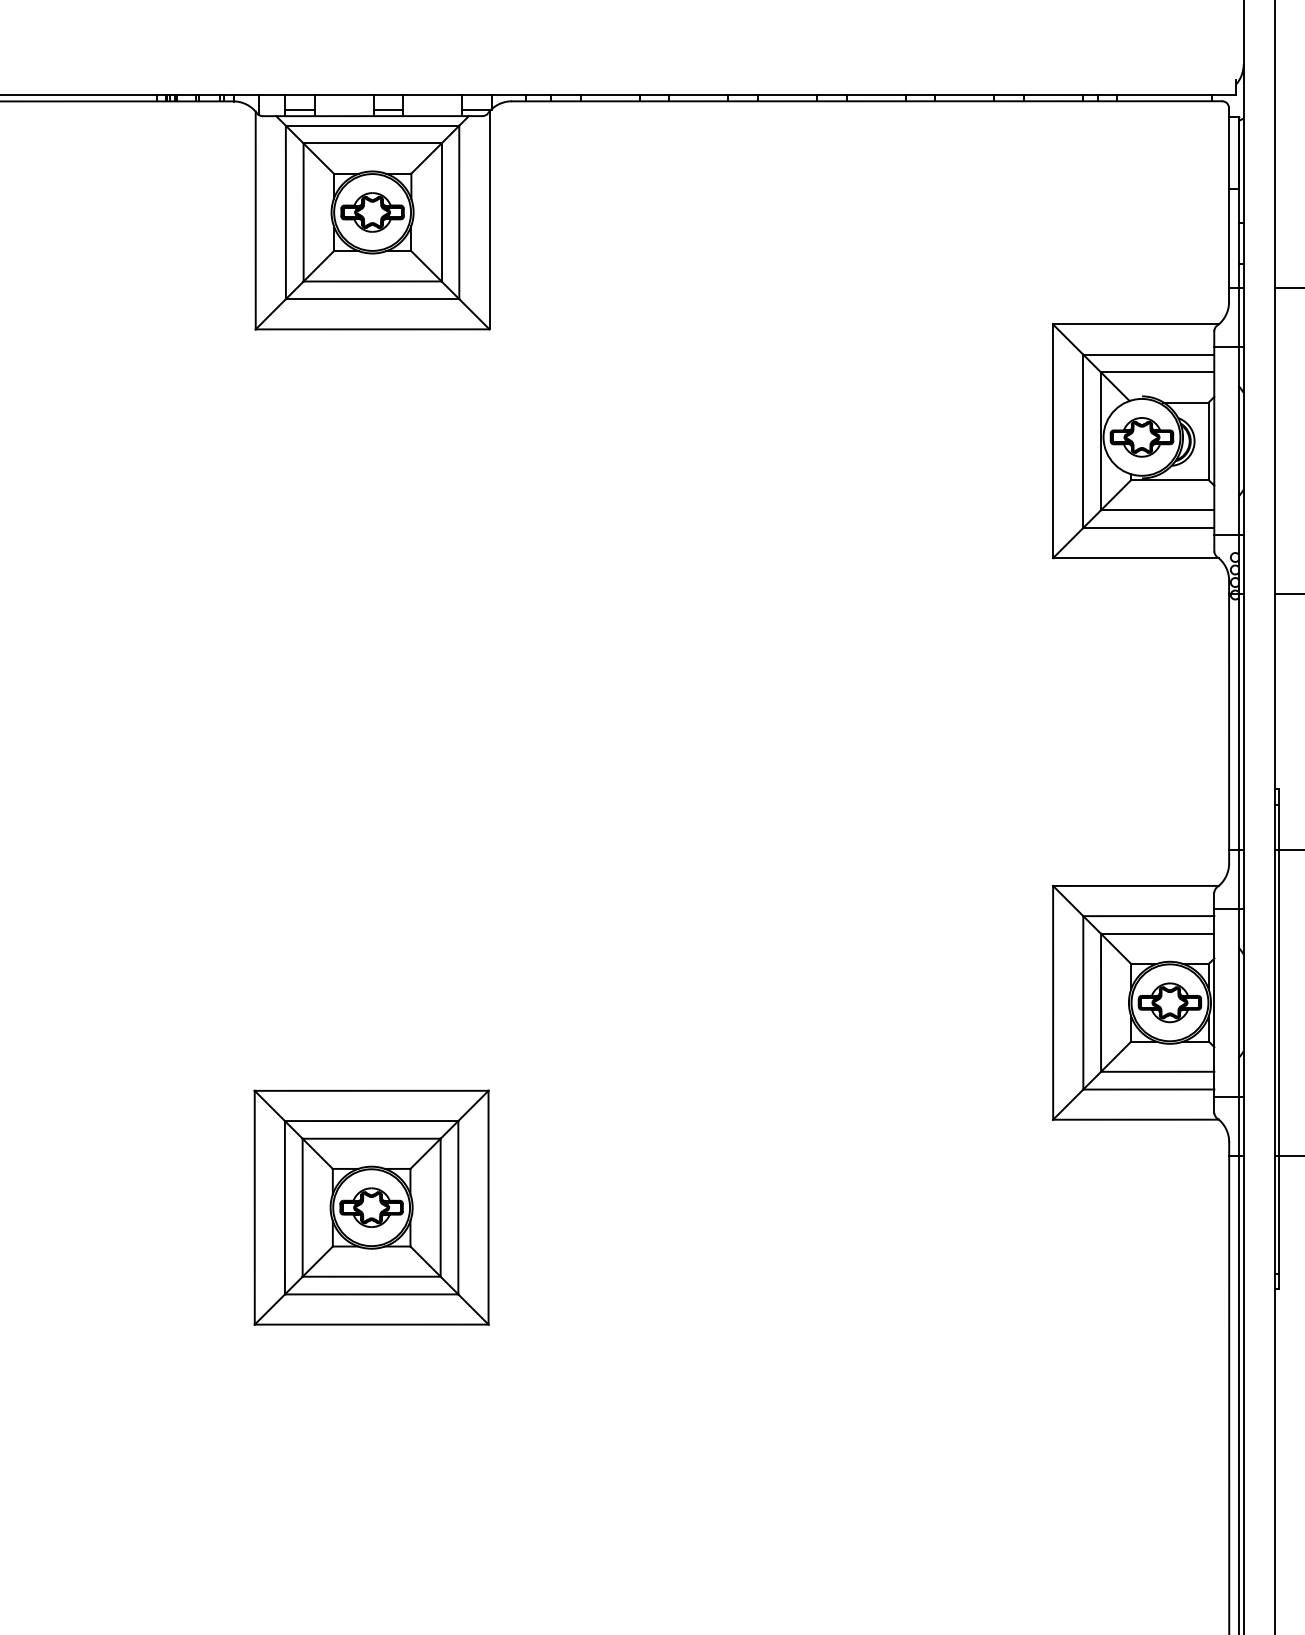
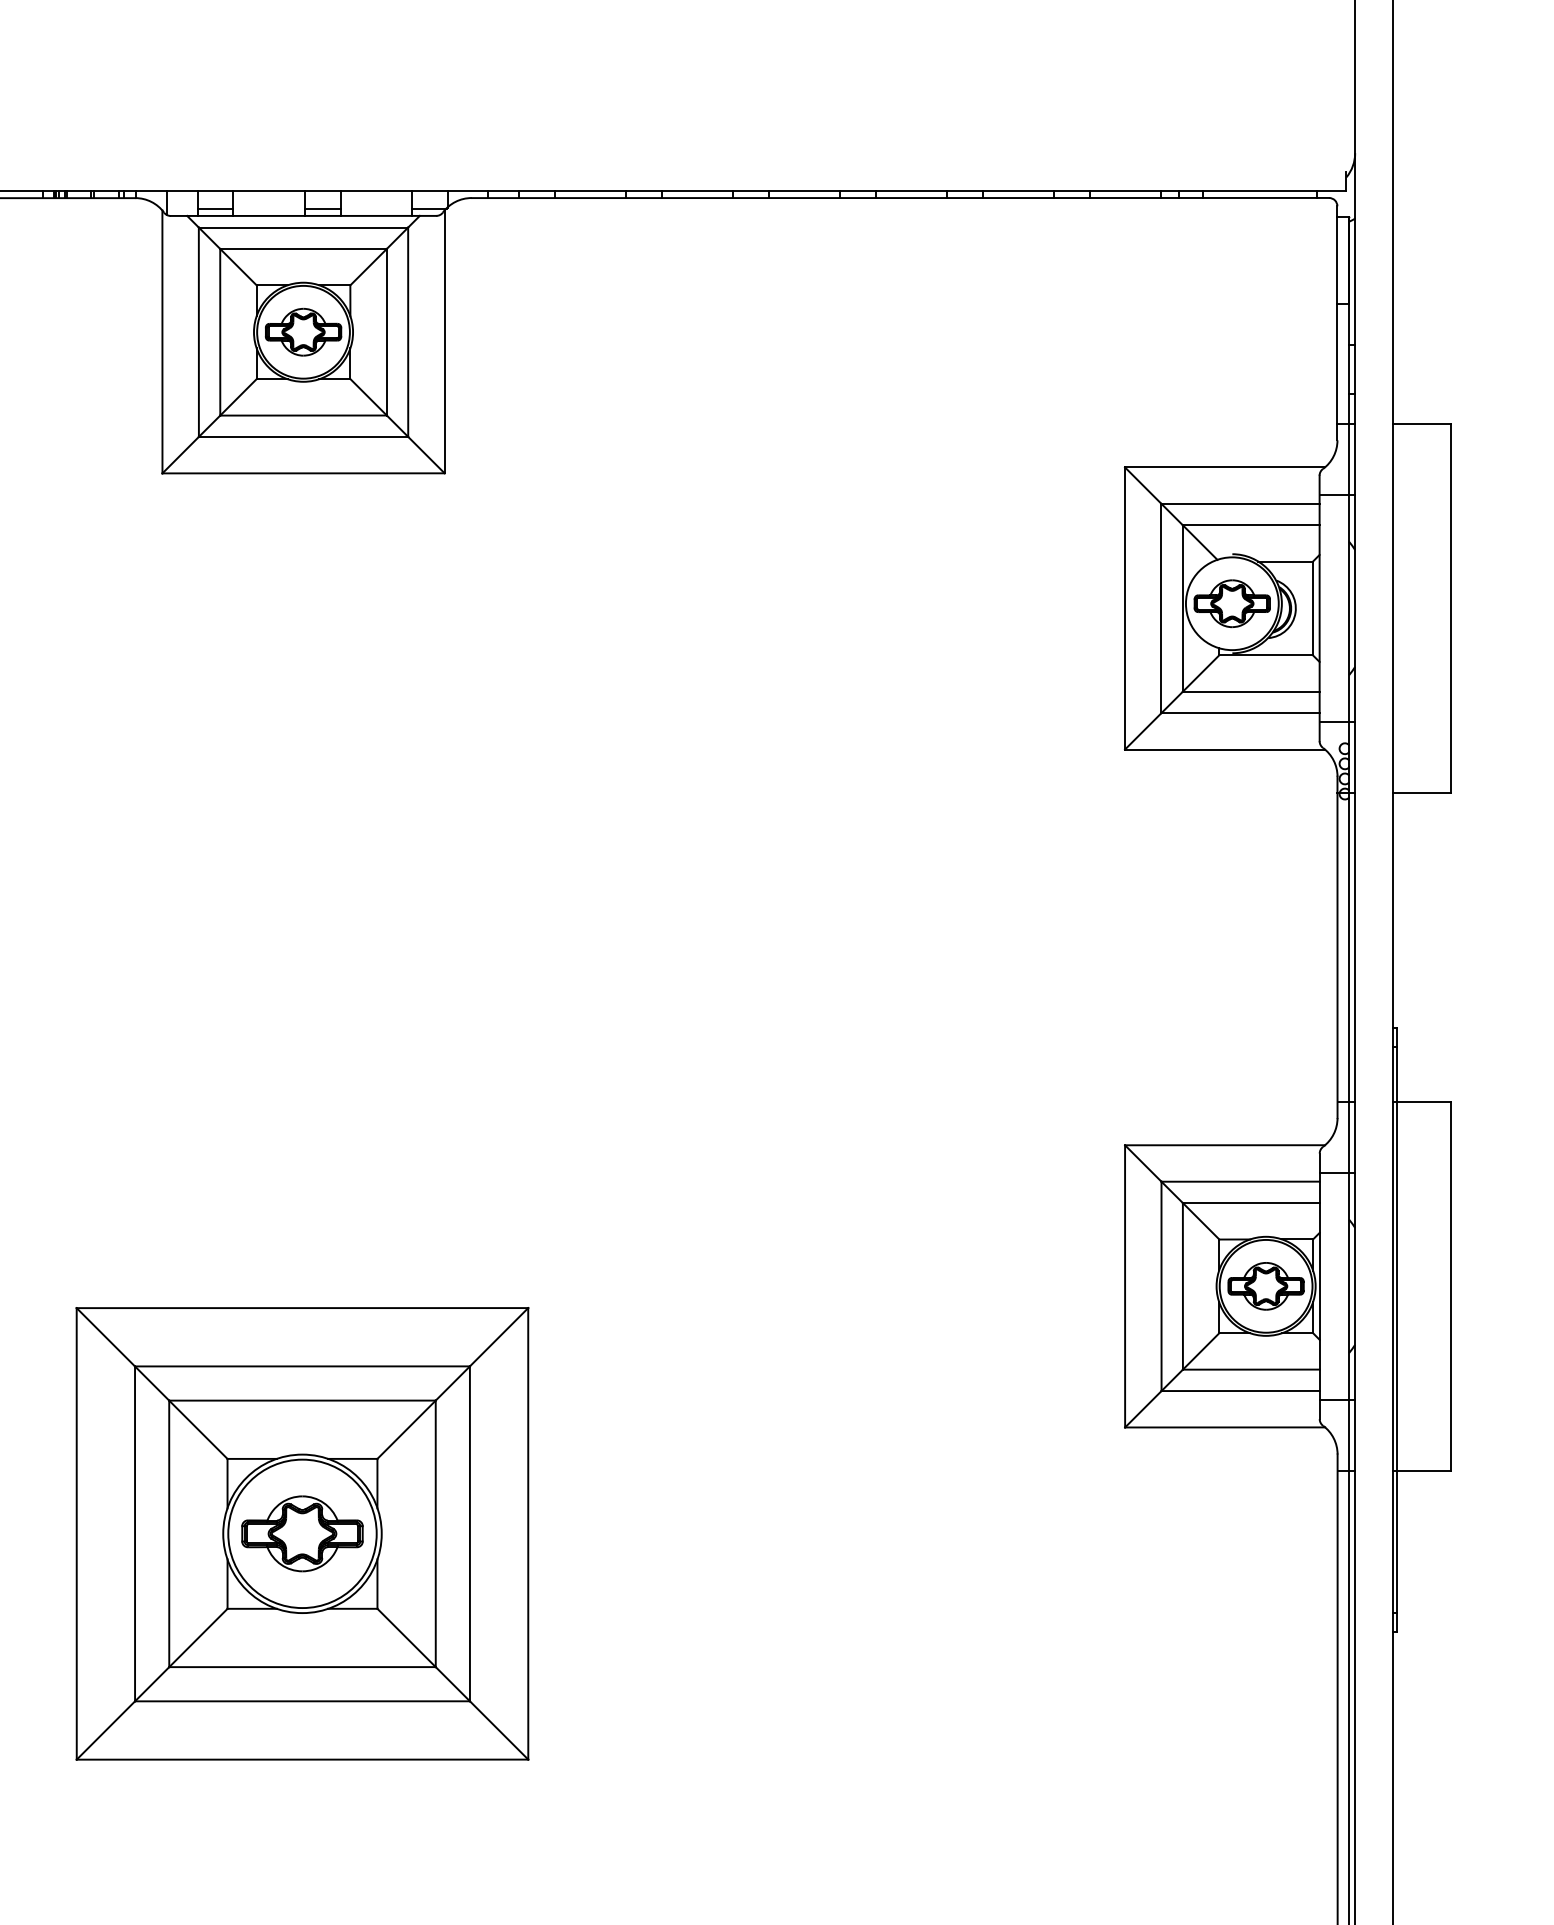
part: (371, 1207) -> (302, 1533), size x1.6

